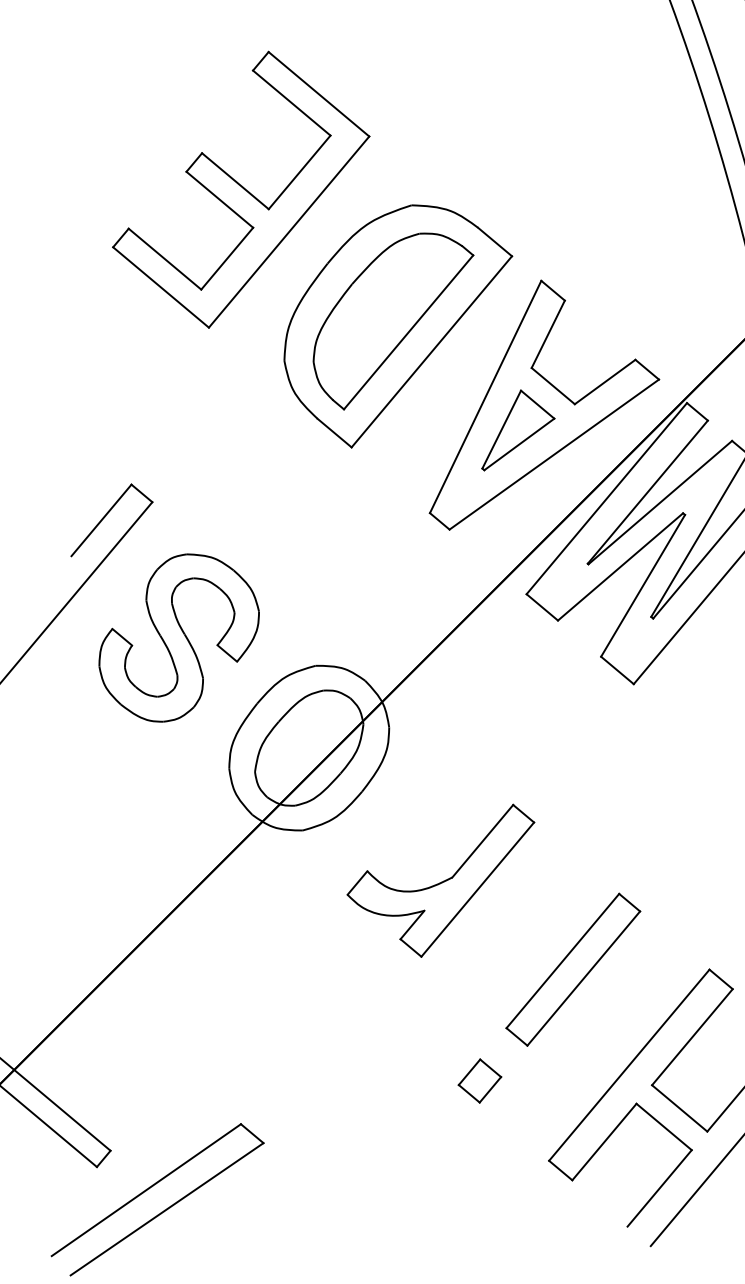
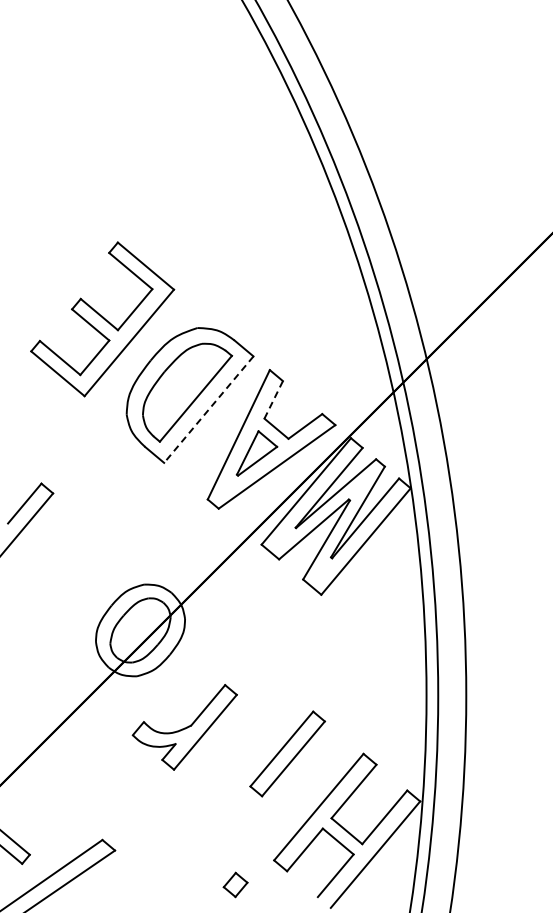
line: (547, 333) -> (273, 399), solid -> dashed
line: (431, 351) -> (208, 409), solid -> dashed
part: (178, 636) -> (67, 568), removed
part: (440, 881) -> (184, 727), moved
part: (479, 1080) -> (235, 884), moved

